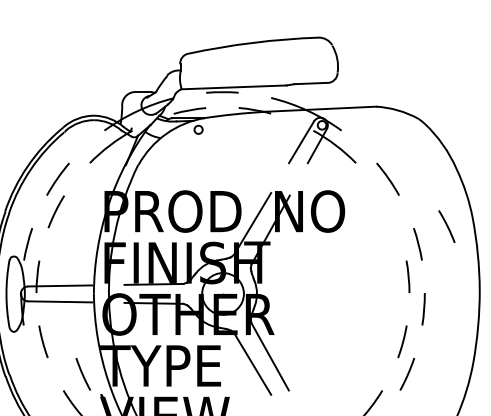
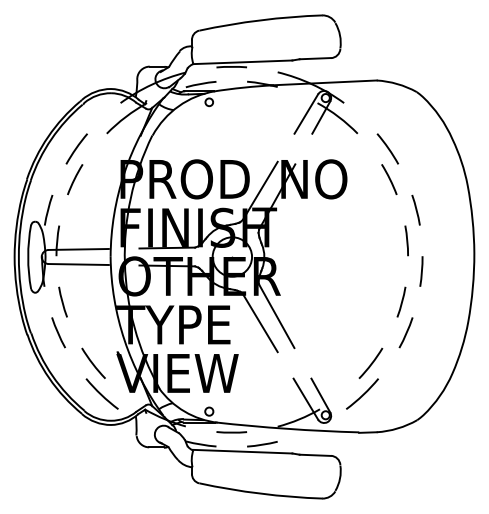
line: (447, 226) -> (389, 179), moved
line: (83, 374) -> (58, 332), moved

